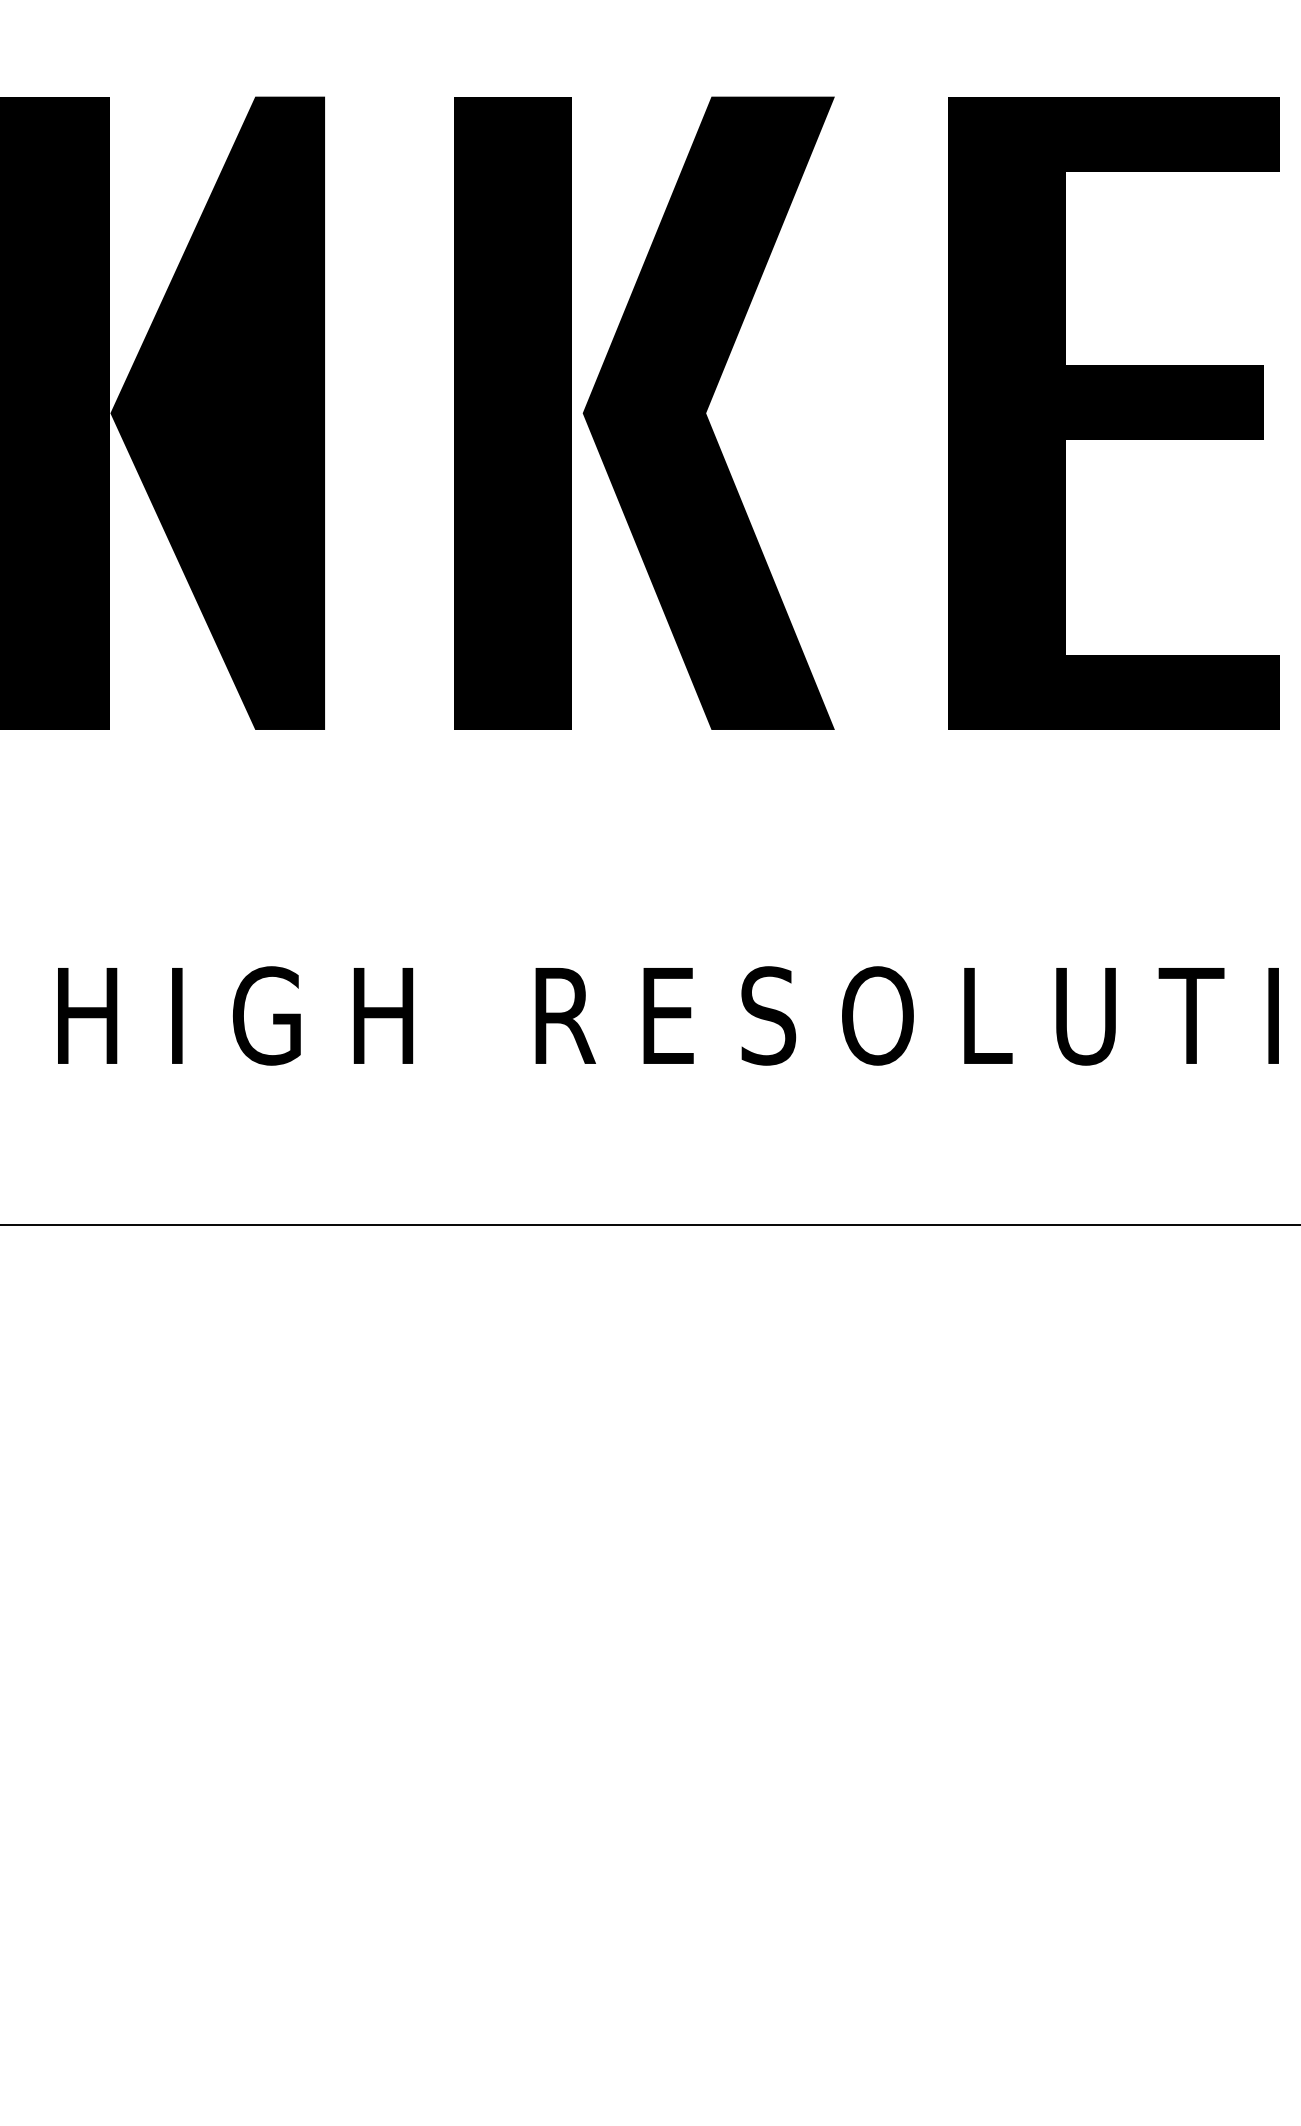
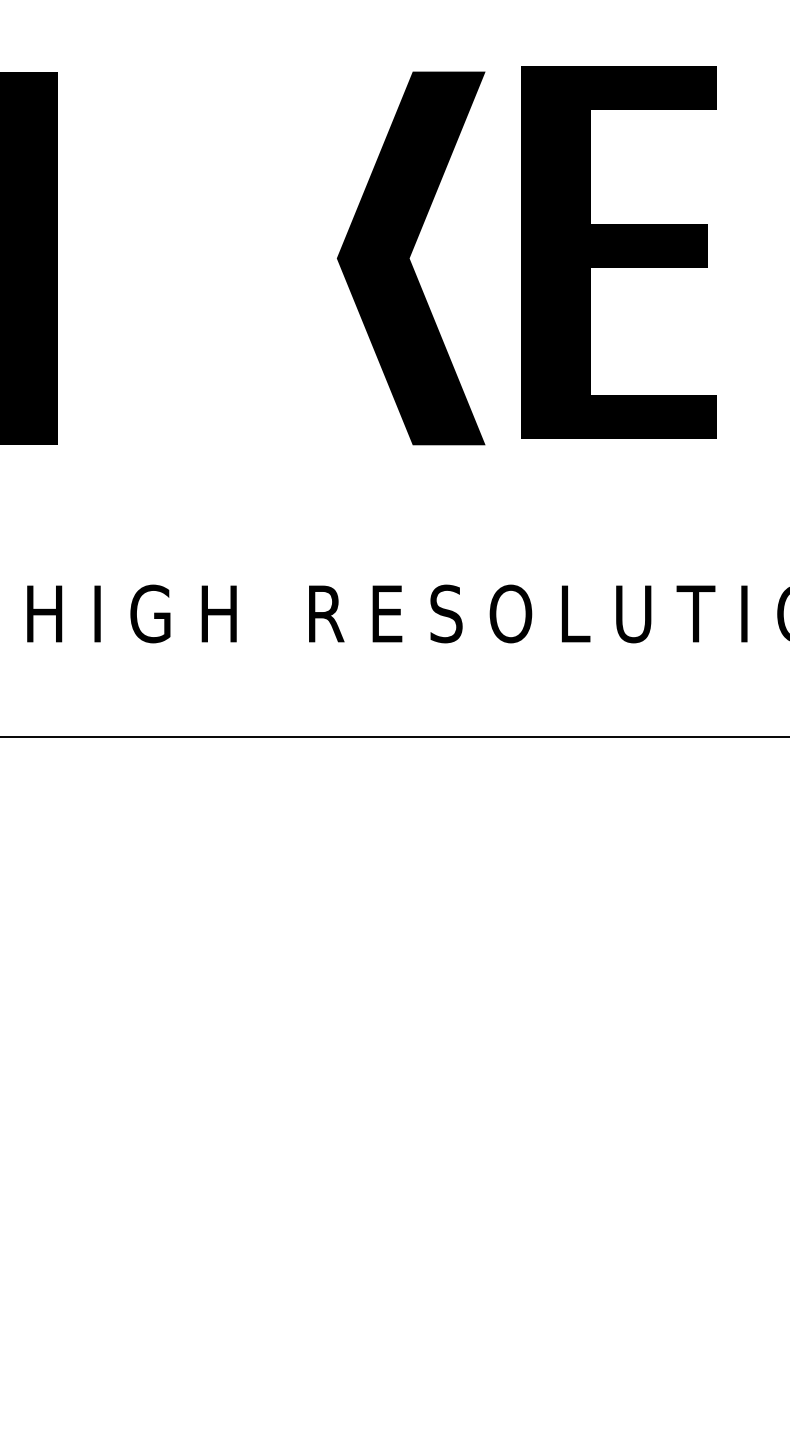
fill: (217, 413) -> (121, 258), removed
fill: (512, 413) -> (295, 258), removed
part: (1112, 413) -> (618, 252), moved

